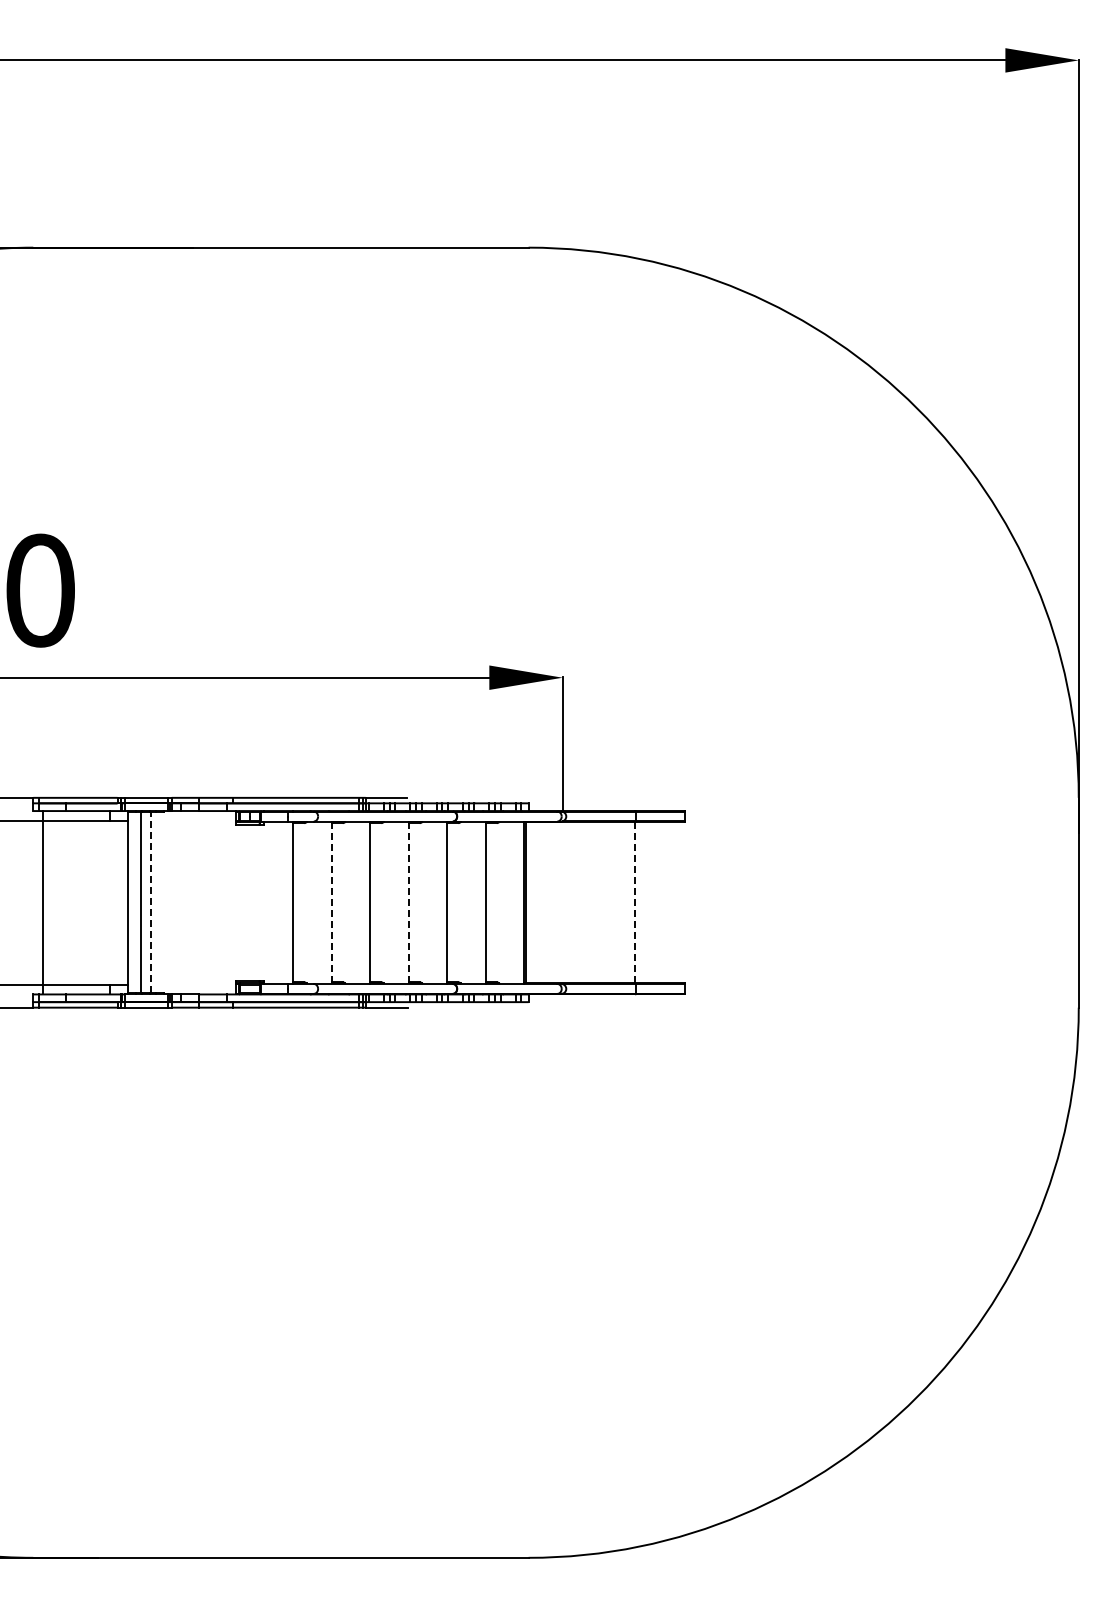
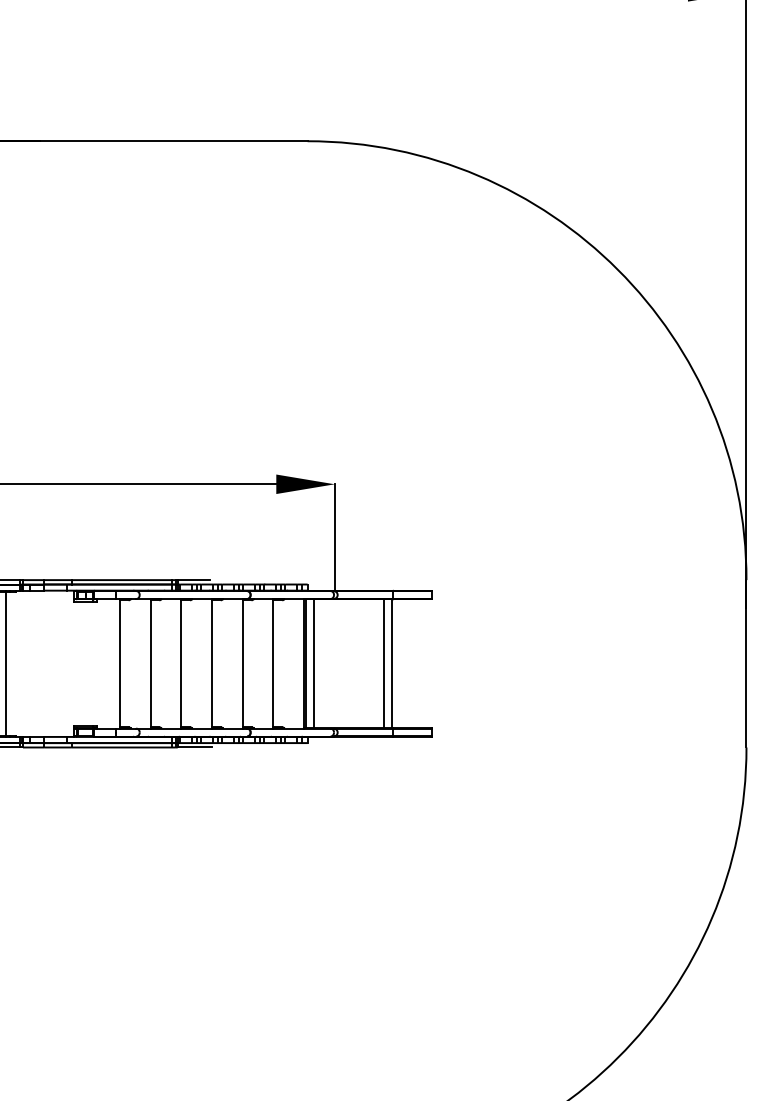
line: (150, 902) -> (6, 663), dashed -> solid
line: (536, 902) -> (313, 663), added
line: (624, 902) -> (384, 663), added
line: (634, 902) -> (392, 663), dashed -> solid
line: (331, 903) -> (150, 664), dashed -> solid
line: (408, 903) -> (211, 664), dashed -> solid

